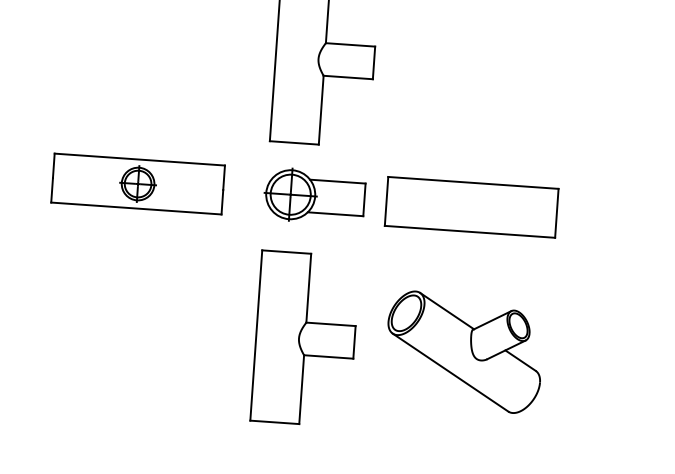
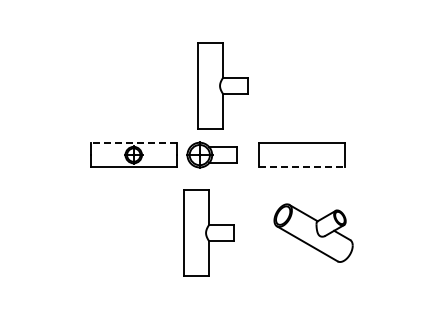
line: (139, 159) -> (133, 142), solid -> dashed
part: (313, 195) -> (211, 154), moved
line: (470, 231) -> (302, 167), solid -> dashed
part: (303, 337) -> (208, 232), moved
part: (464, 350) -> (313, 232), moved

